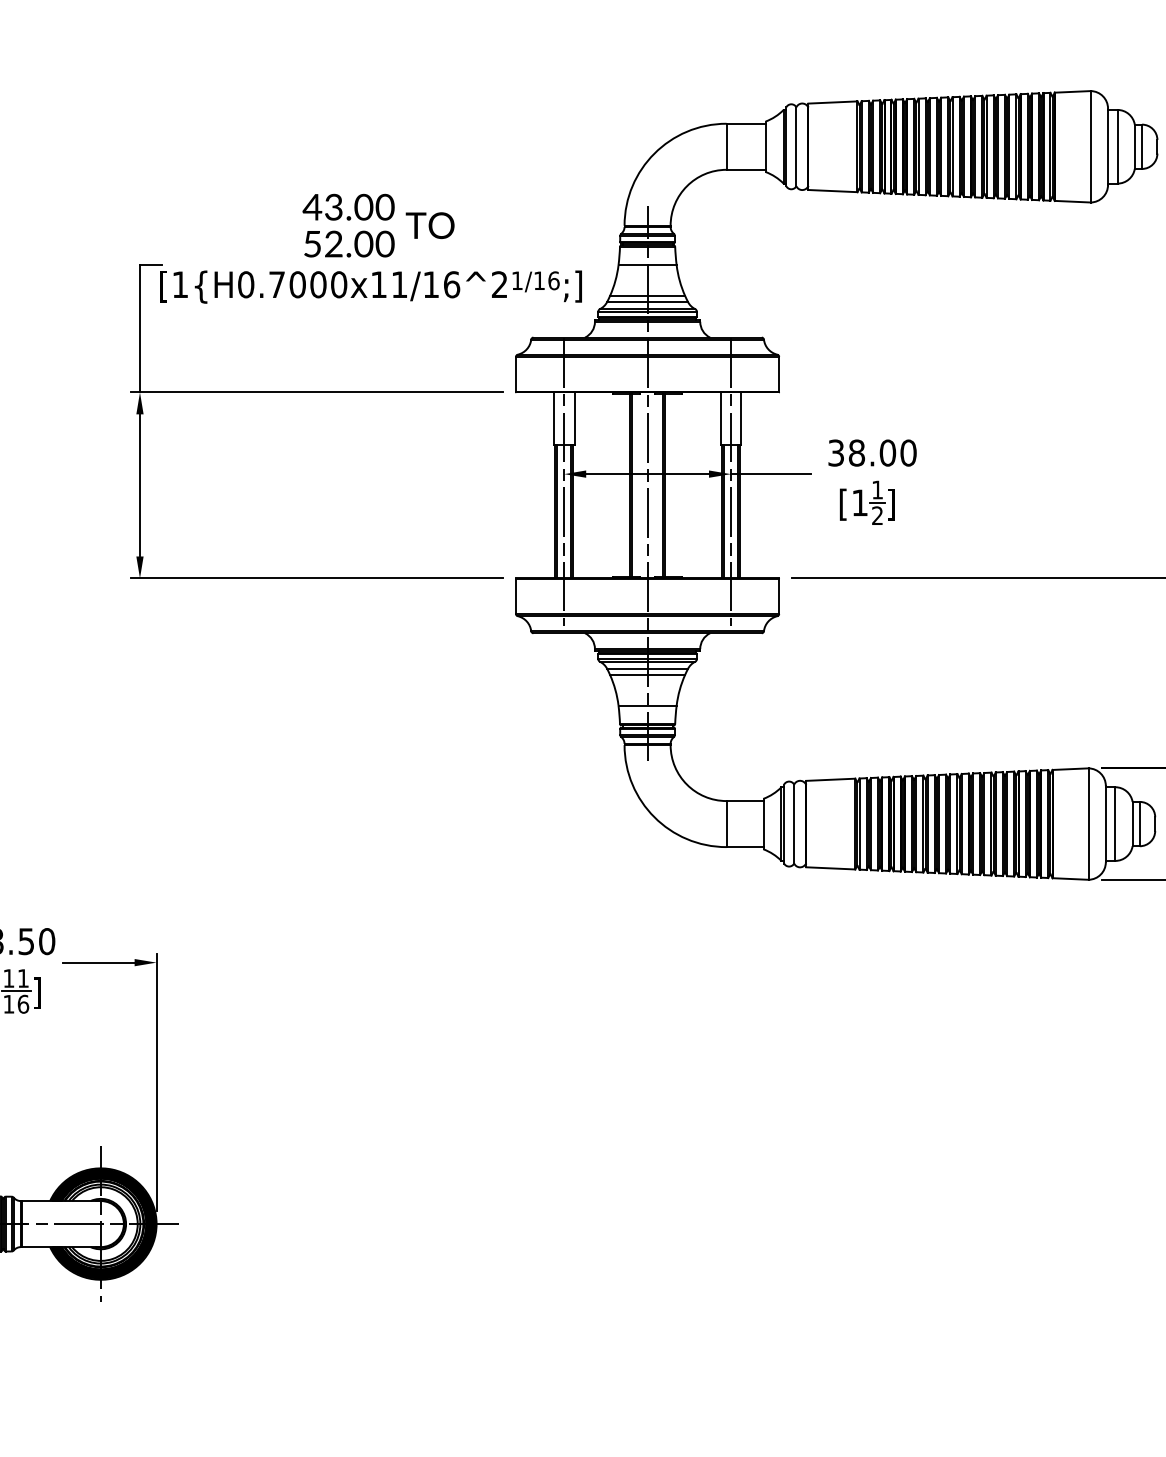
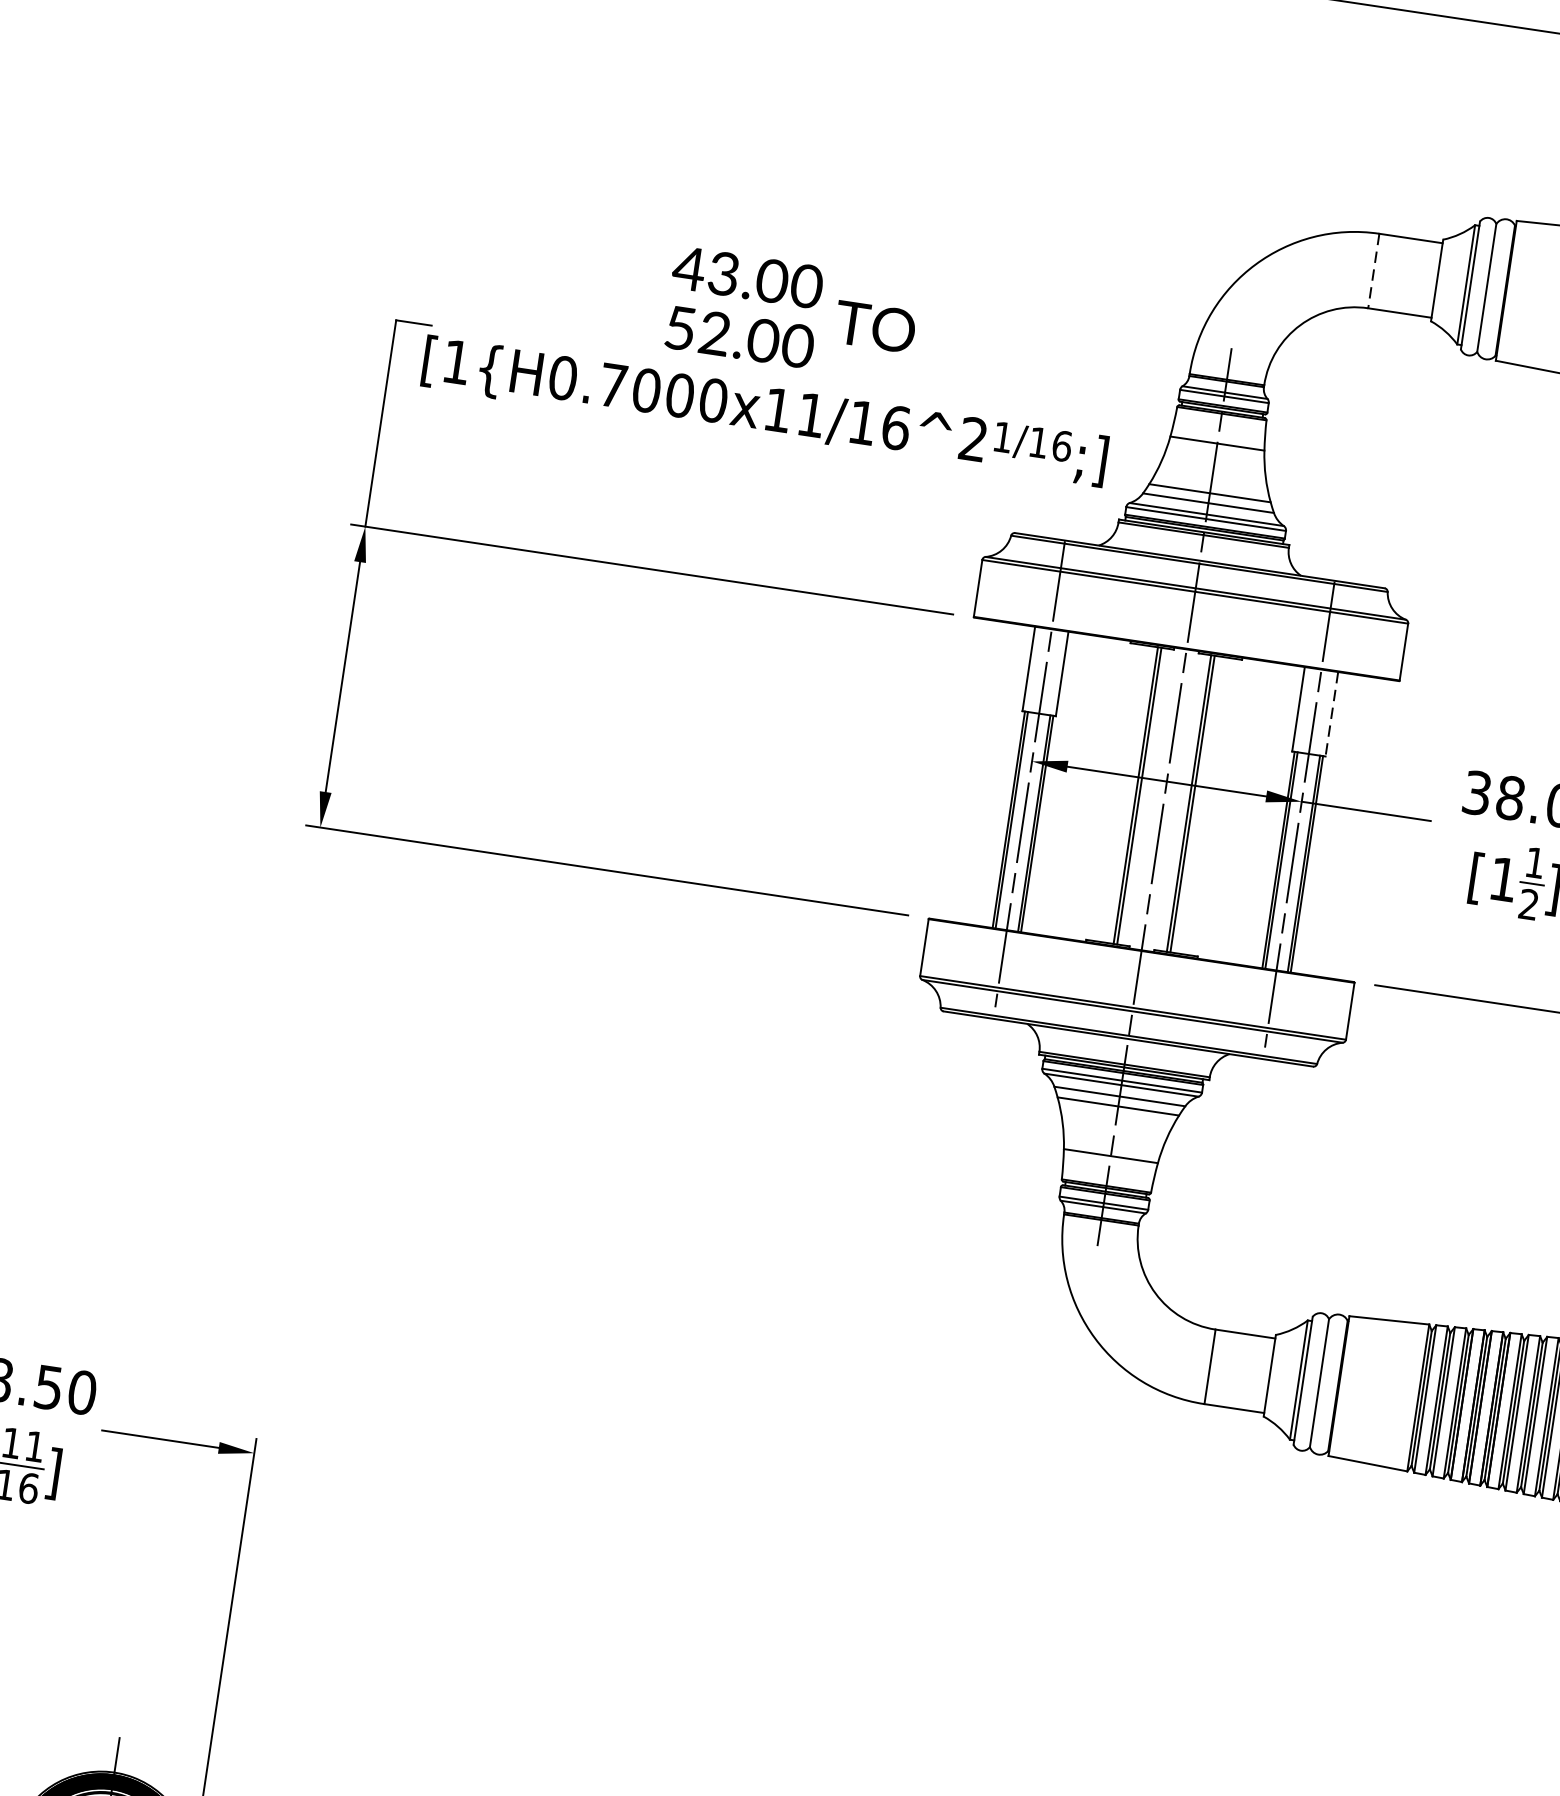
line: (726, 147) -> (1373, 272), solid -> dashed
line: (741, 419) -> (1332, 715), solid -> dashed

